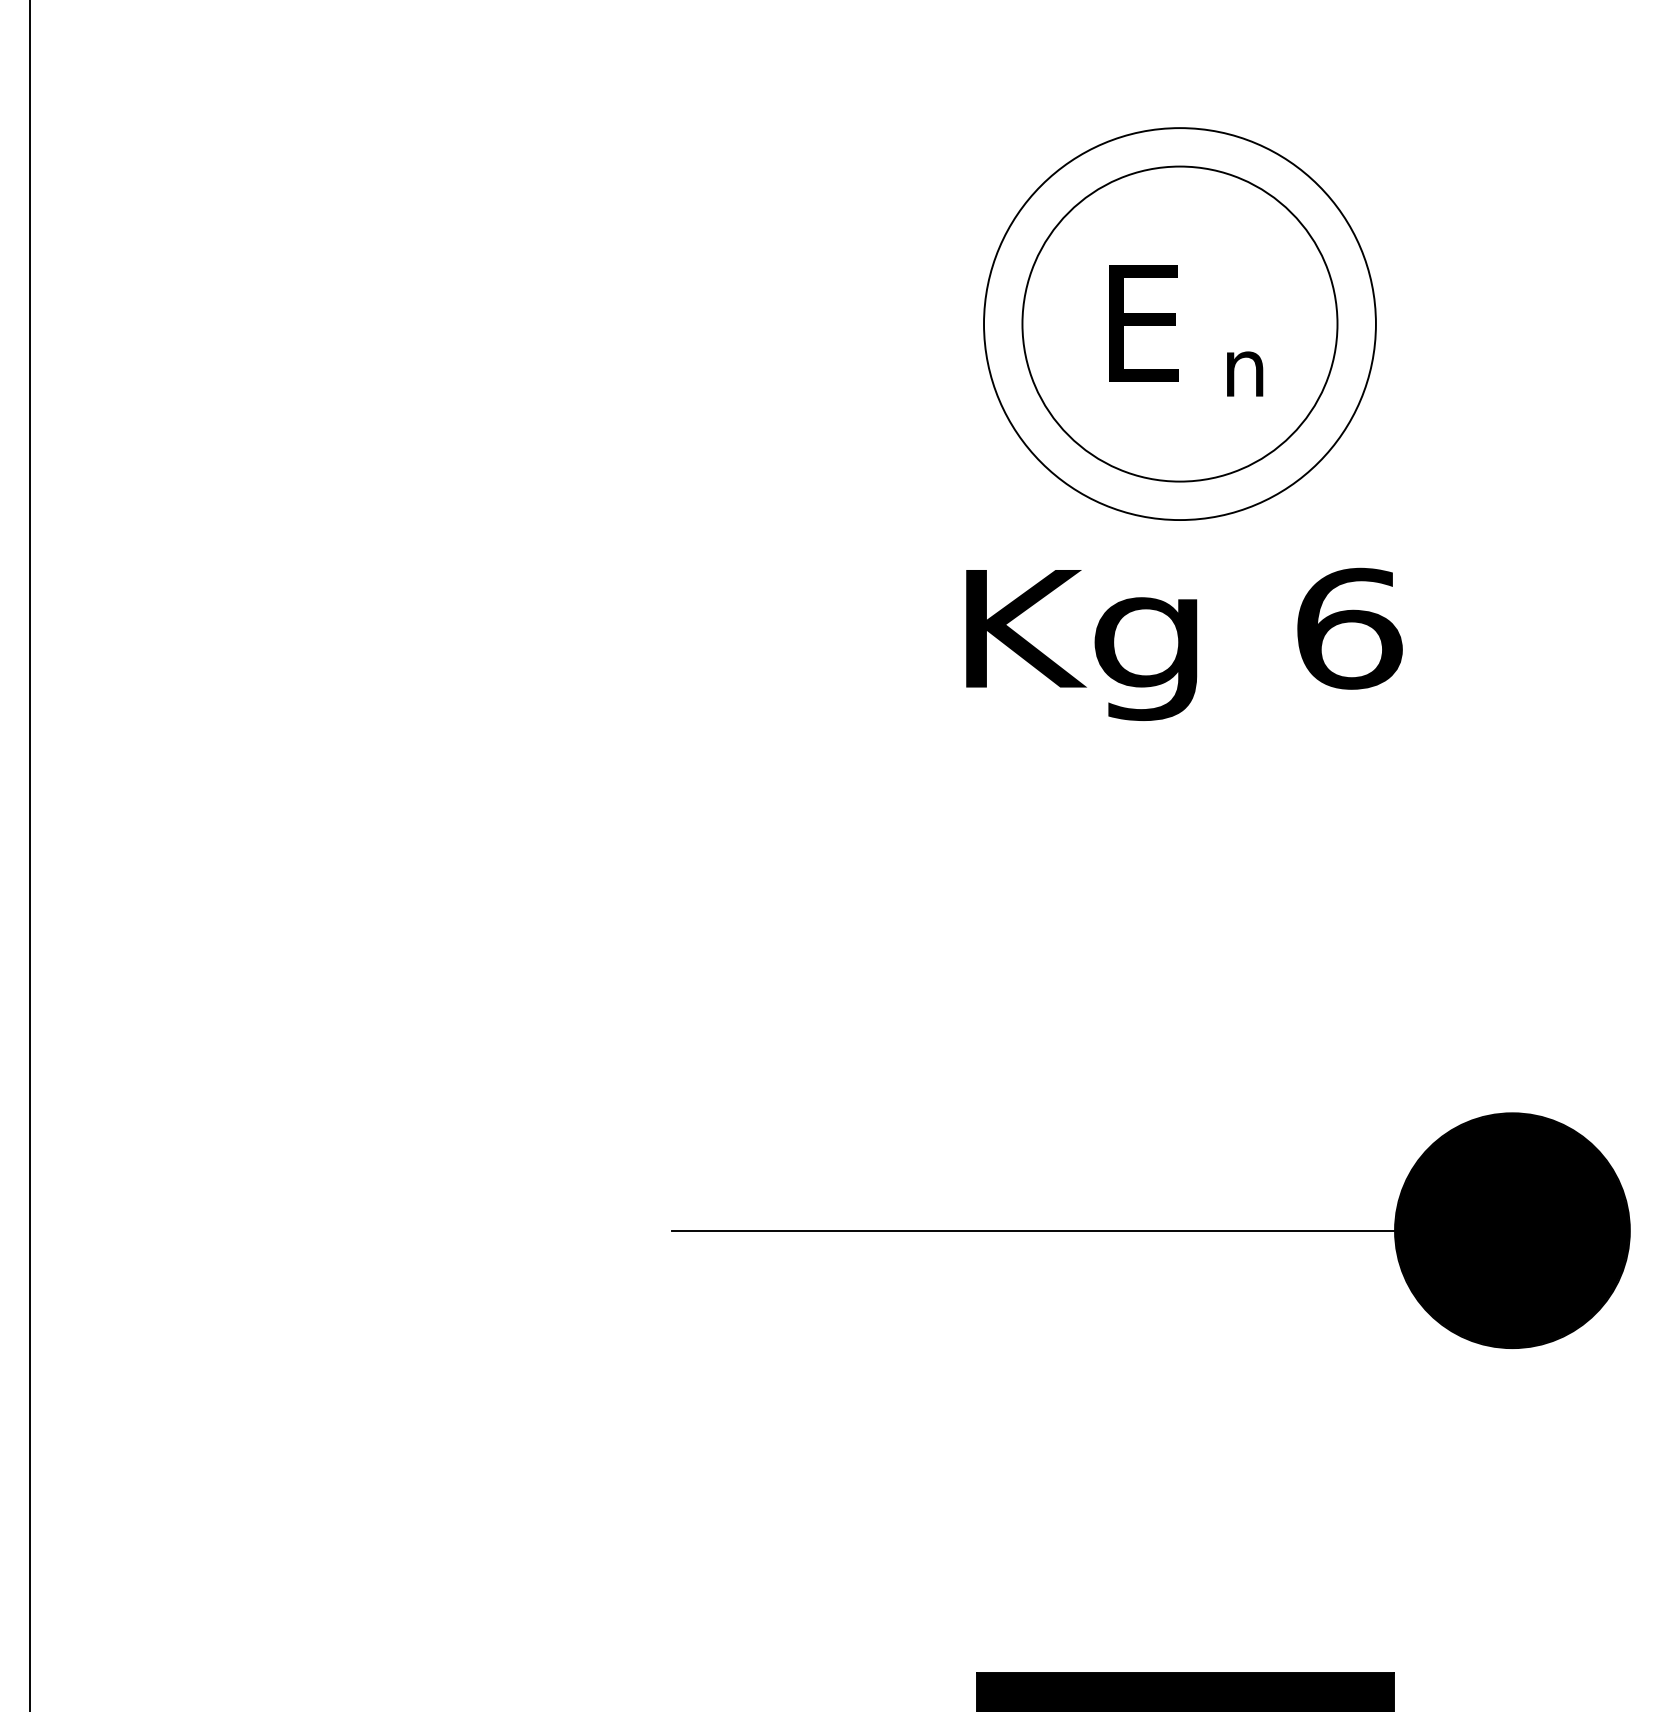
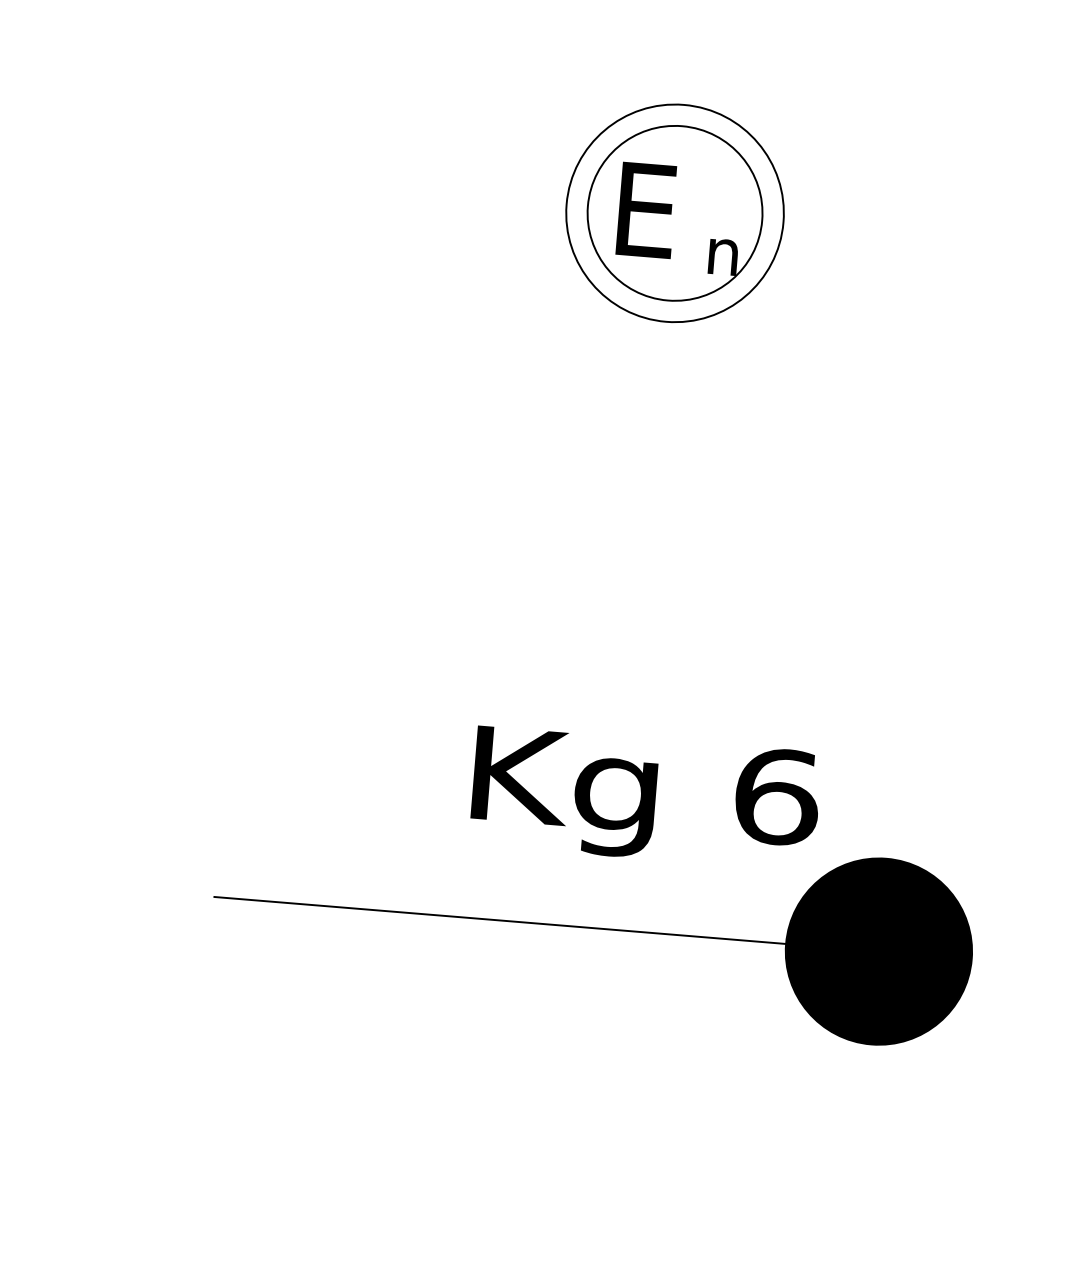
circle: (1179, 323) -> (674, 212), size x0.7
circle: (1179, 324) -> (674, 213), size x0.7
text: (1184, 643) -> (645, 797), moved

